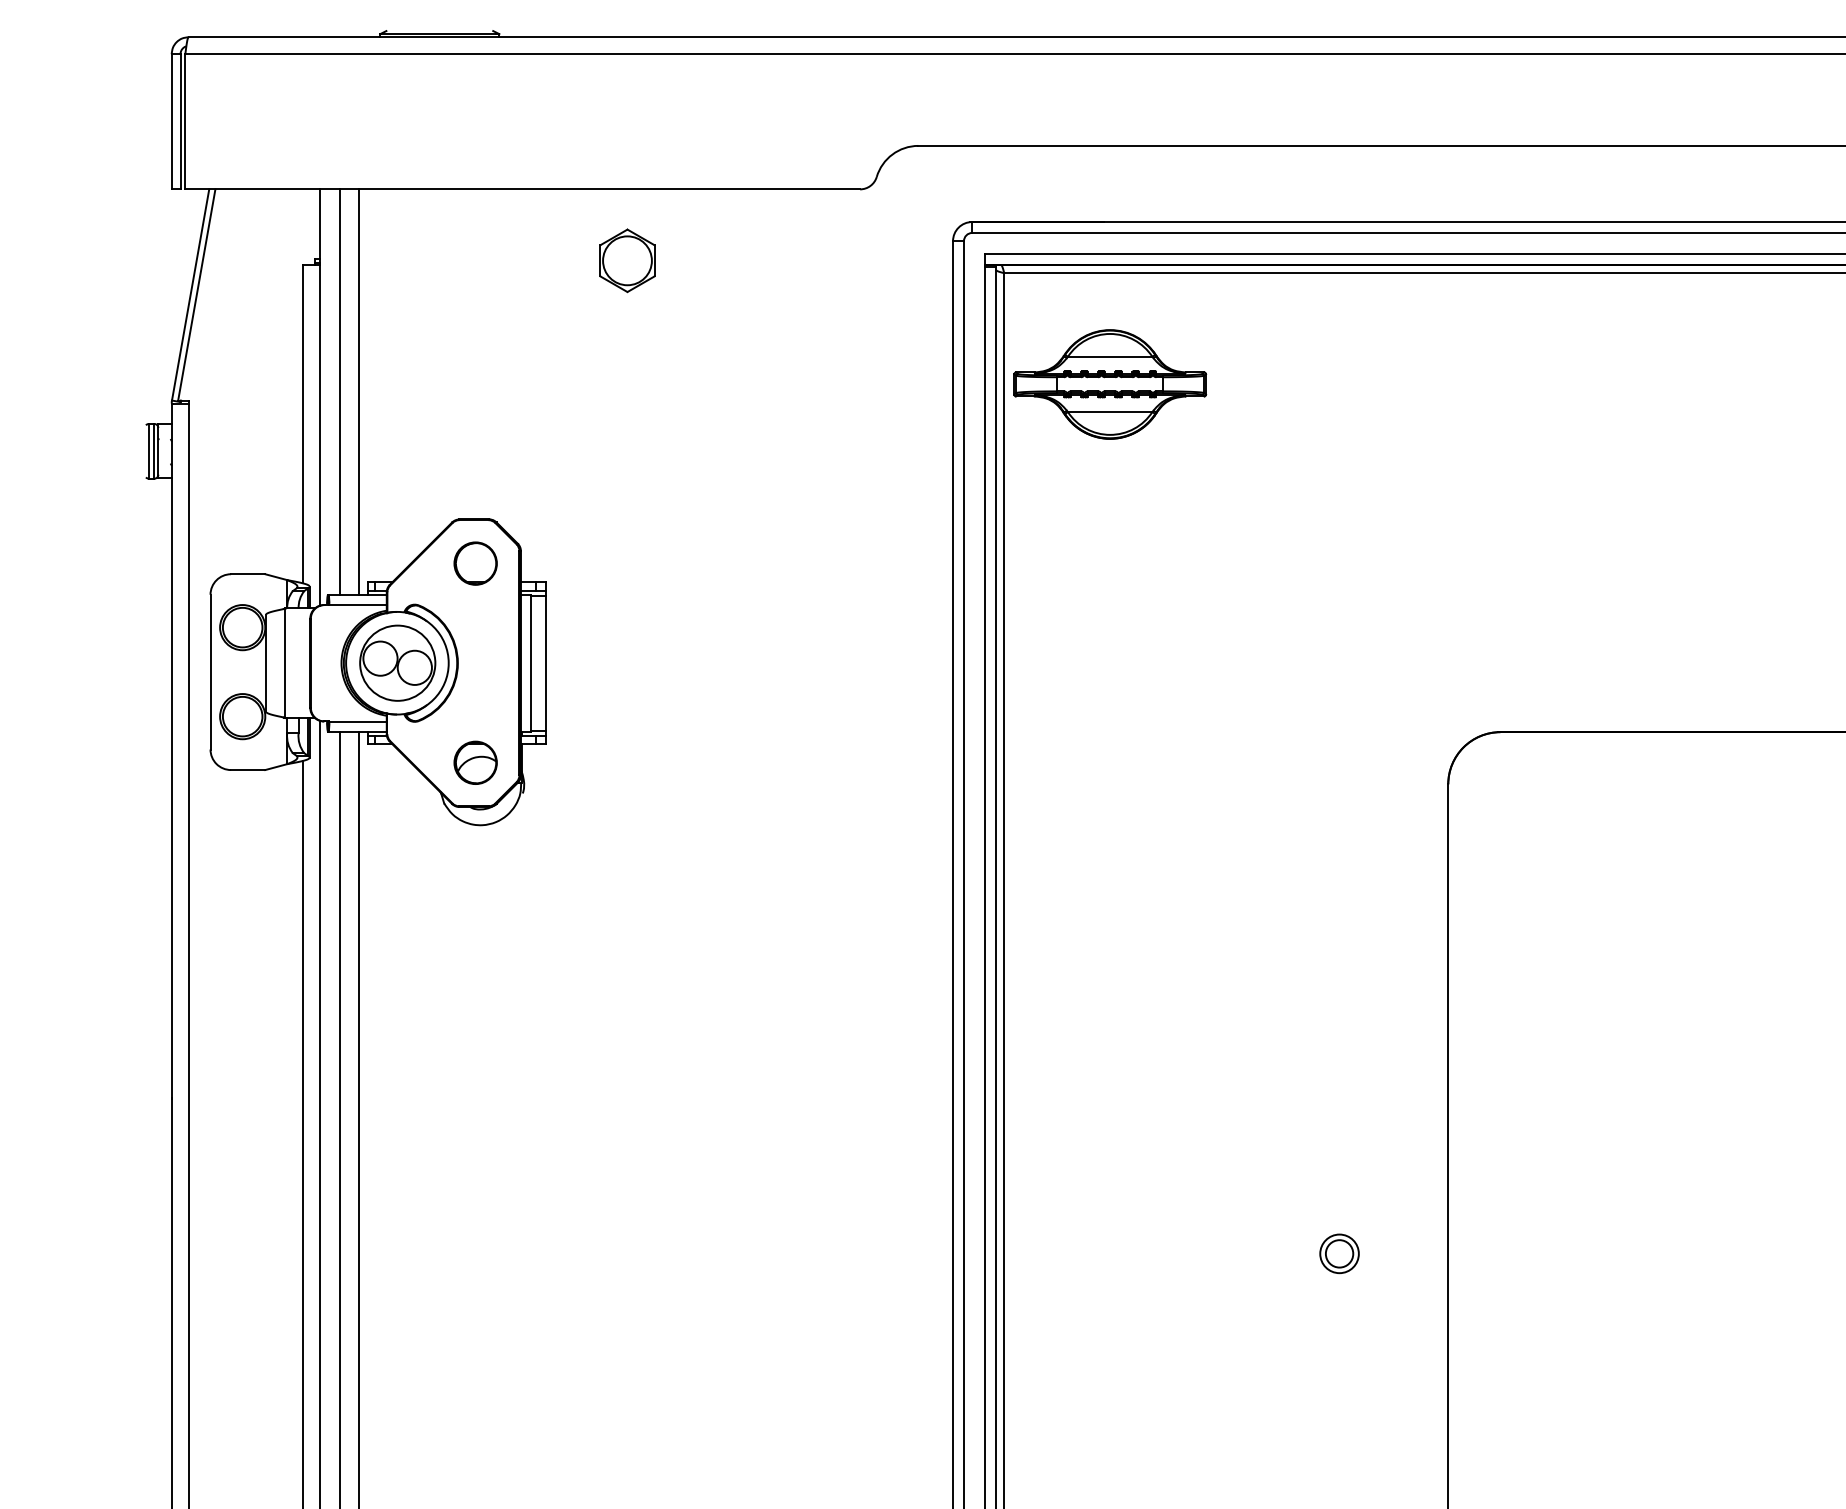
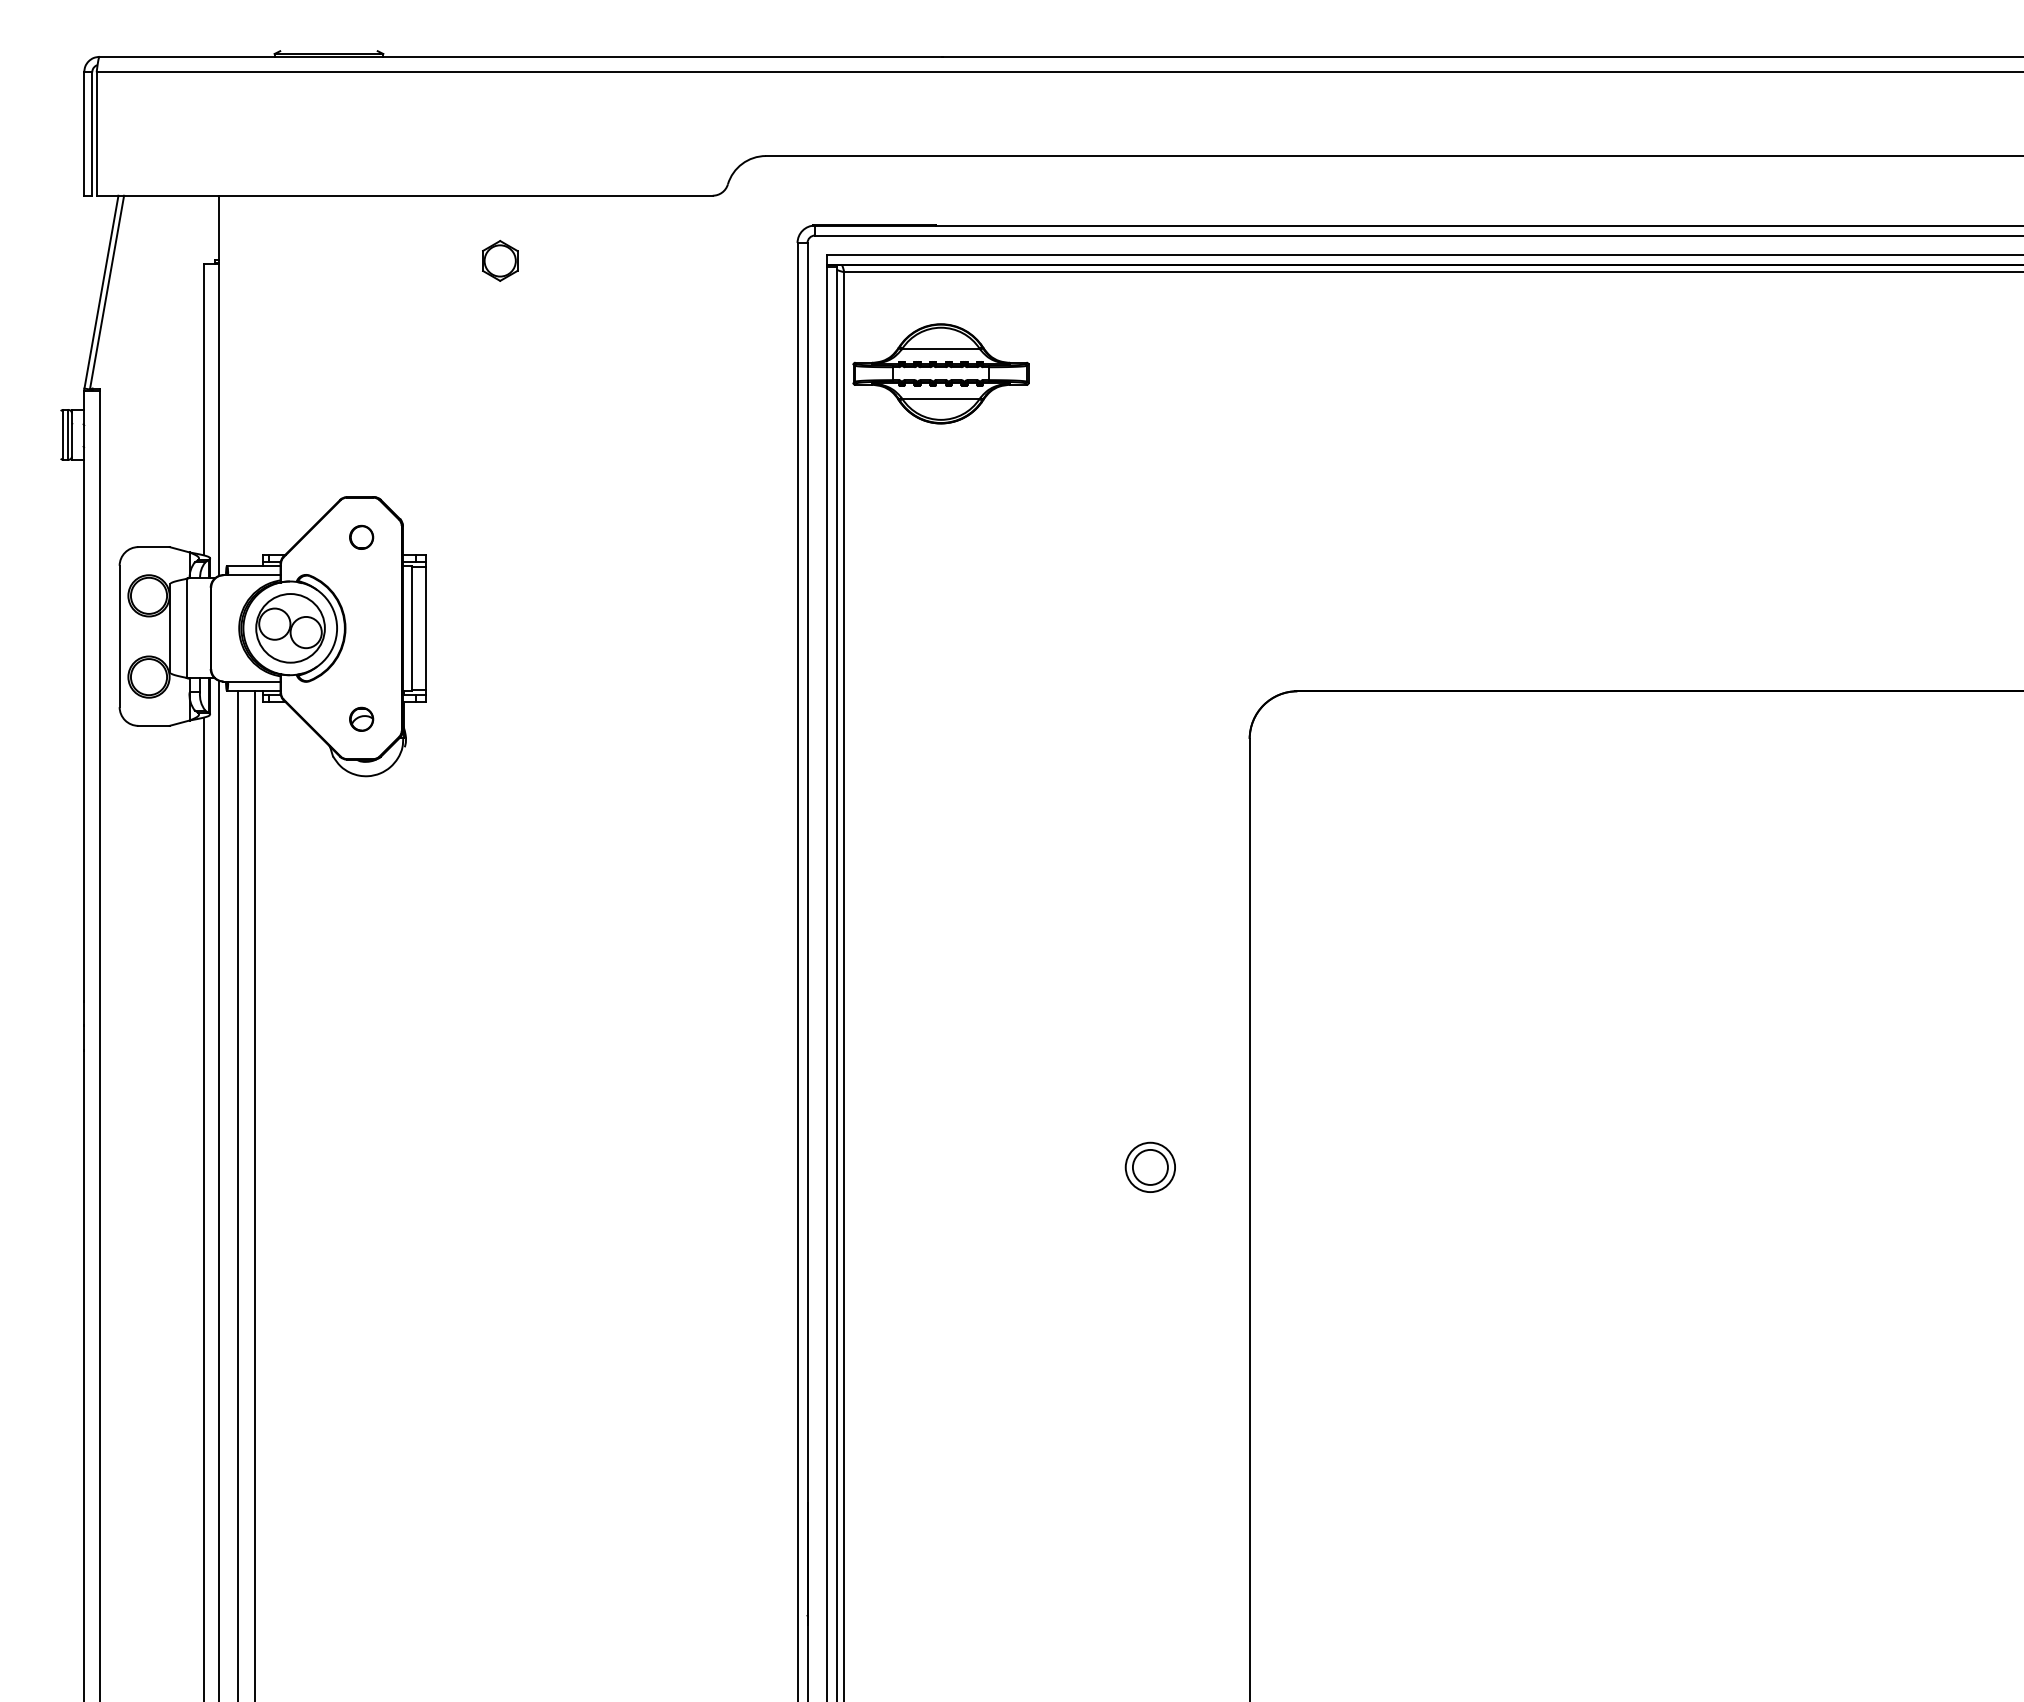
part: (626, 260) -> (499, 260), size x0.7
line: (339, 391) -> (237, 380), removed
line: (359, 391) -> (255, 380), removed
circle: (475, 563) -> (361, 537), size x0.6
part: (475, 763) -> (361, 719), size x0.6
part: (1339, 1253) -> (1150, 1167), size x1.4

